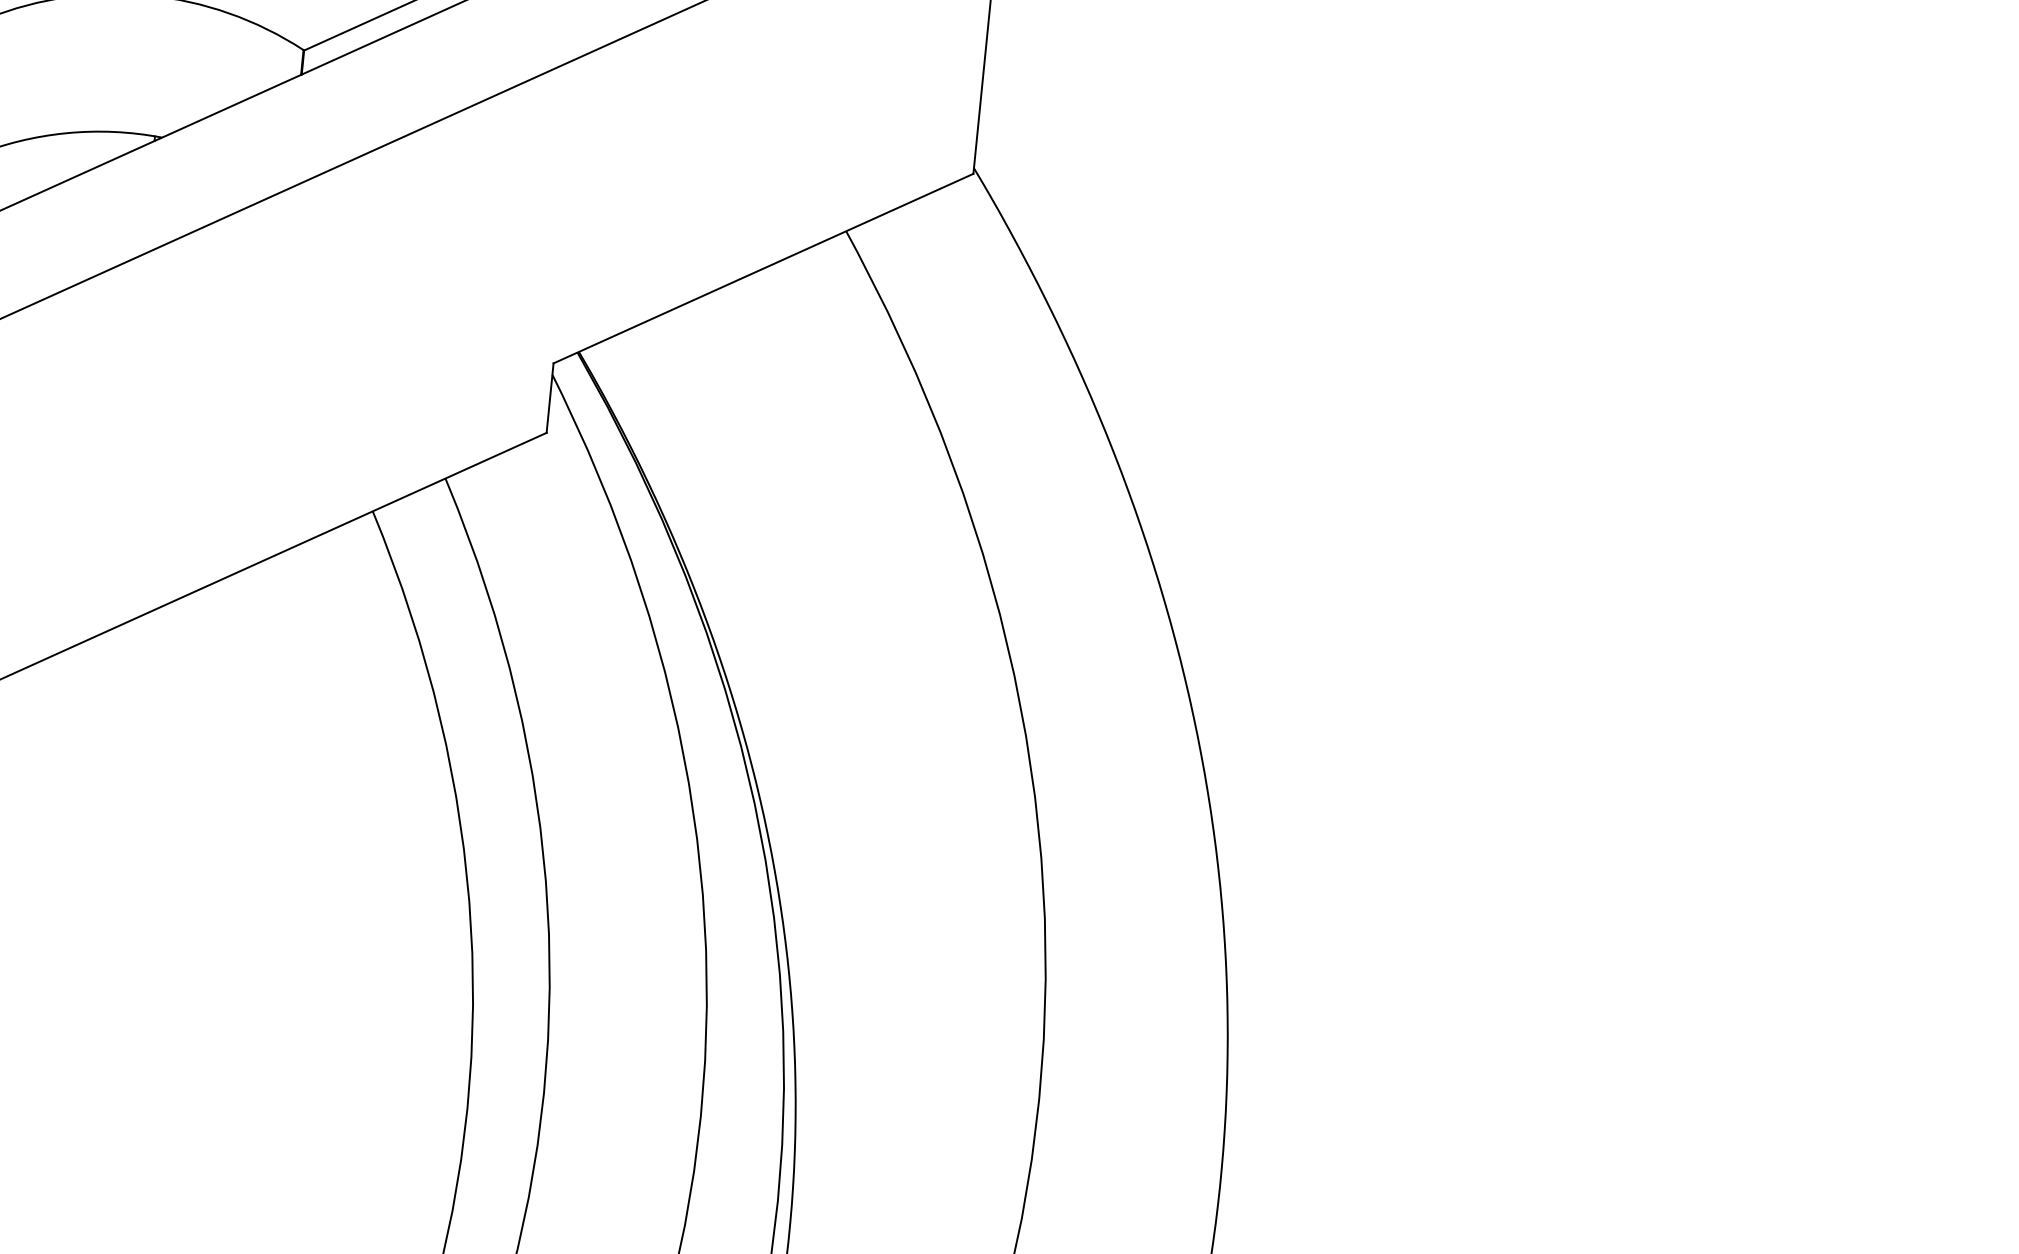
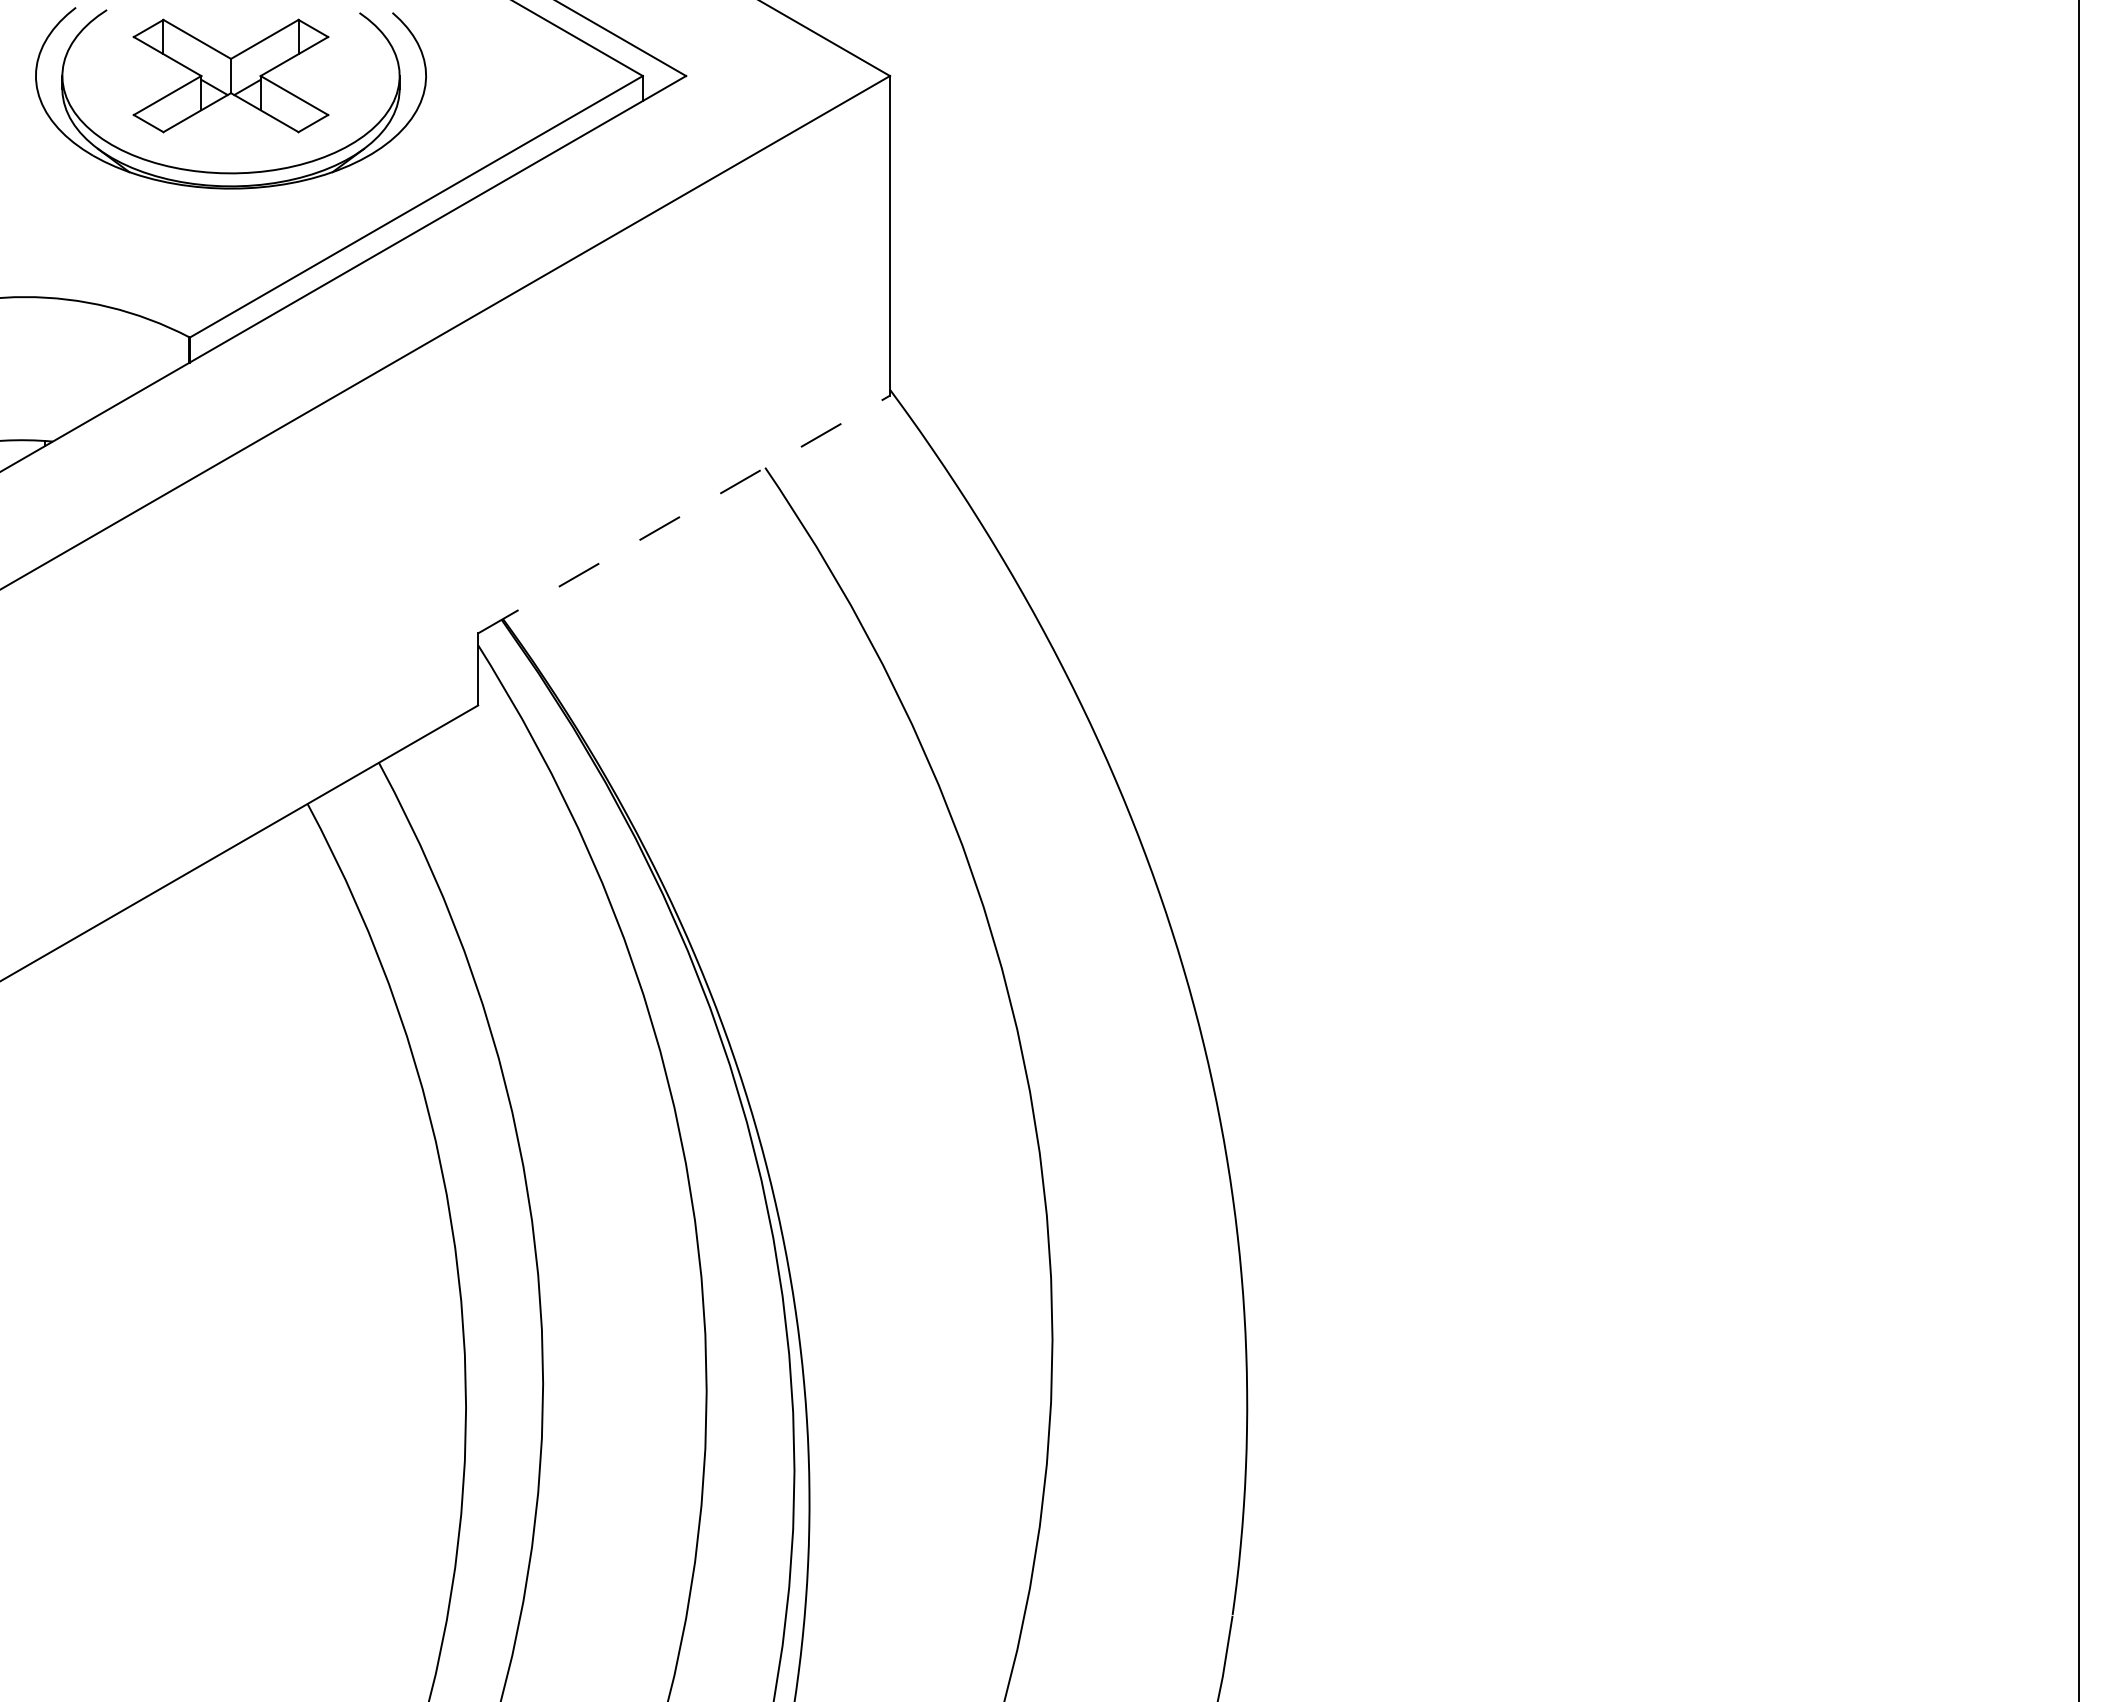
line: (763, 268) -> (684, 514), solid -> dashed

